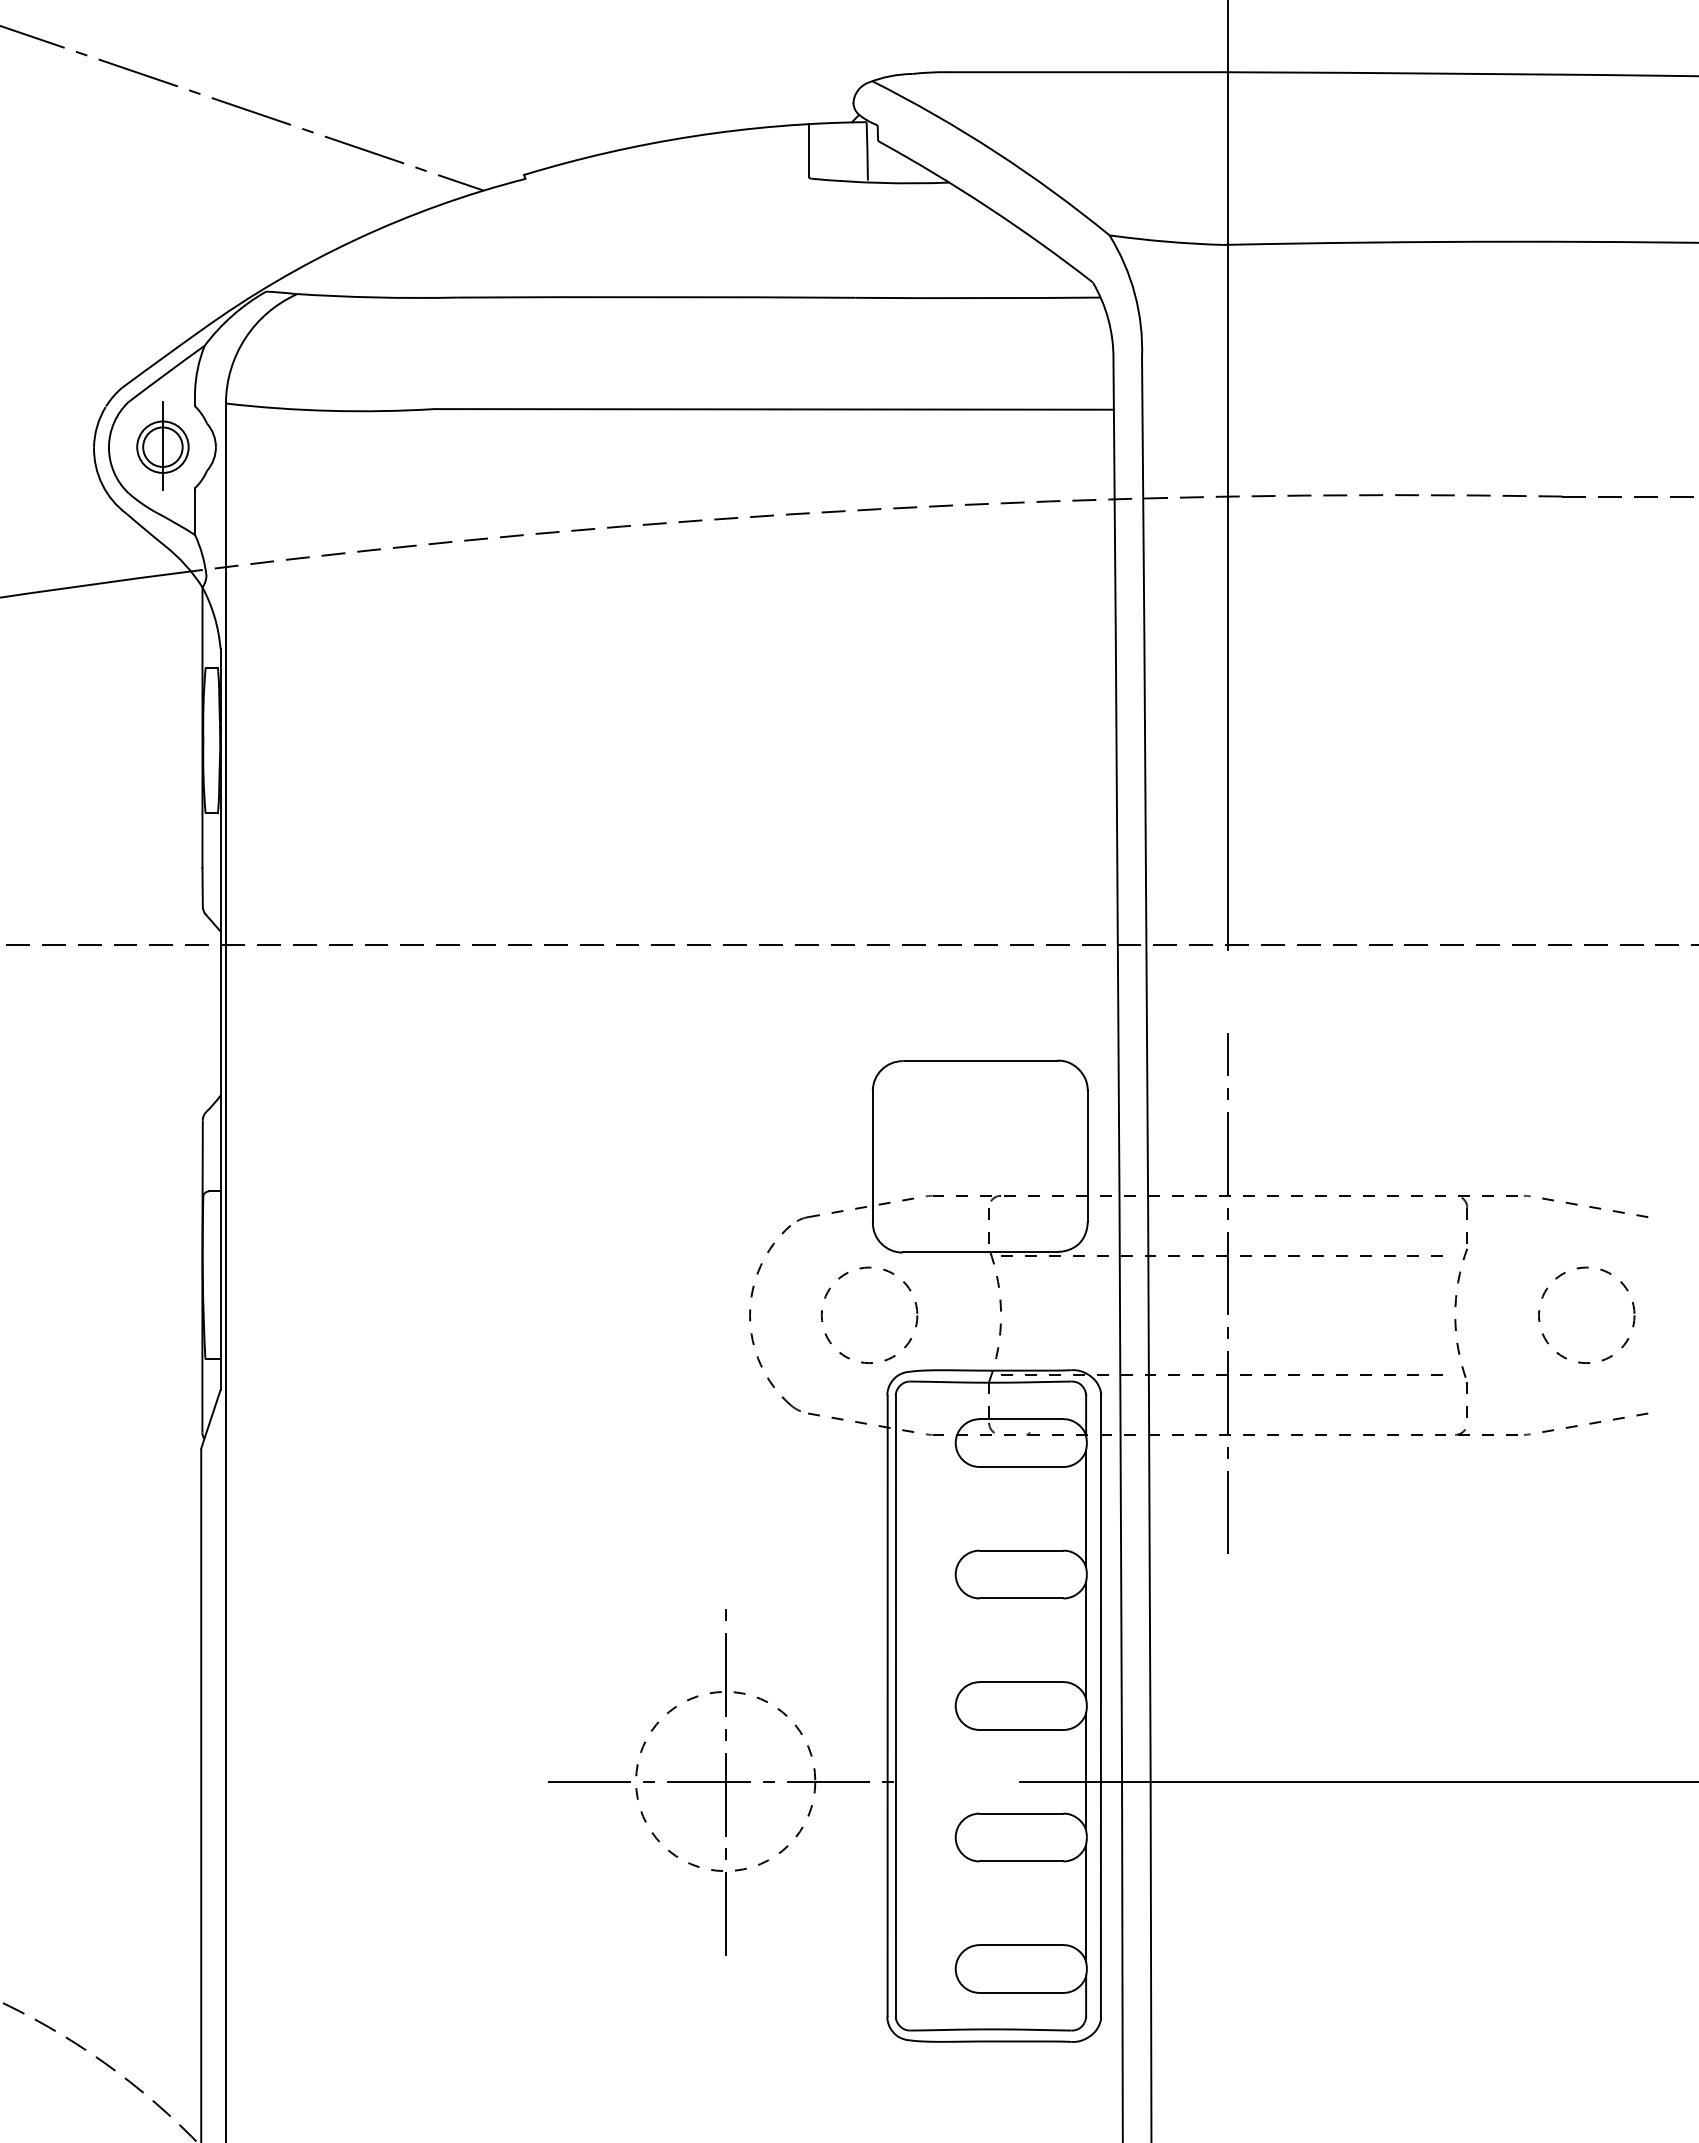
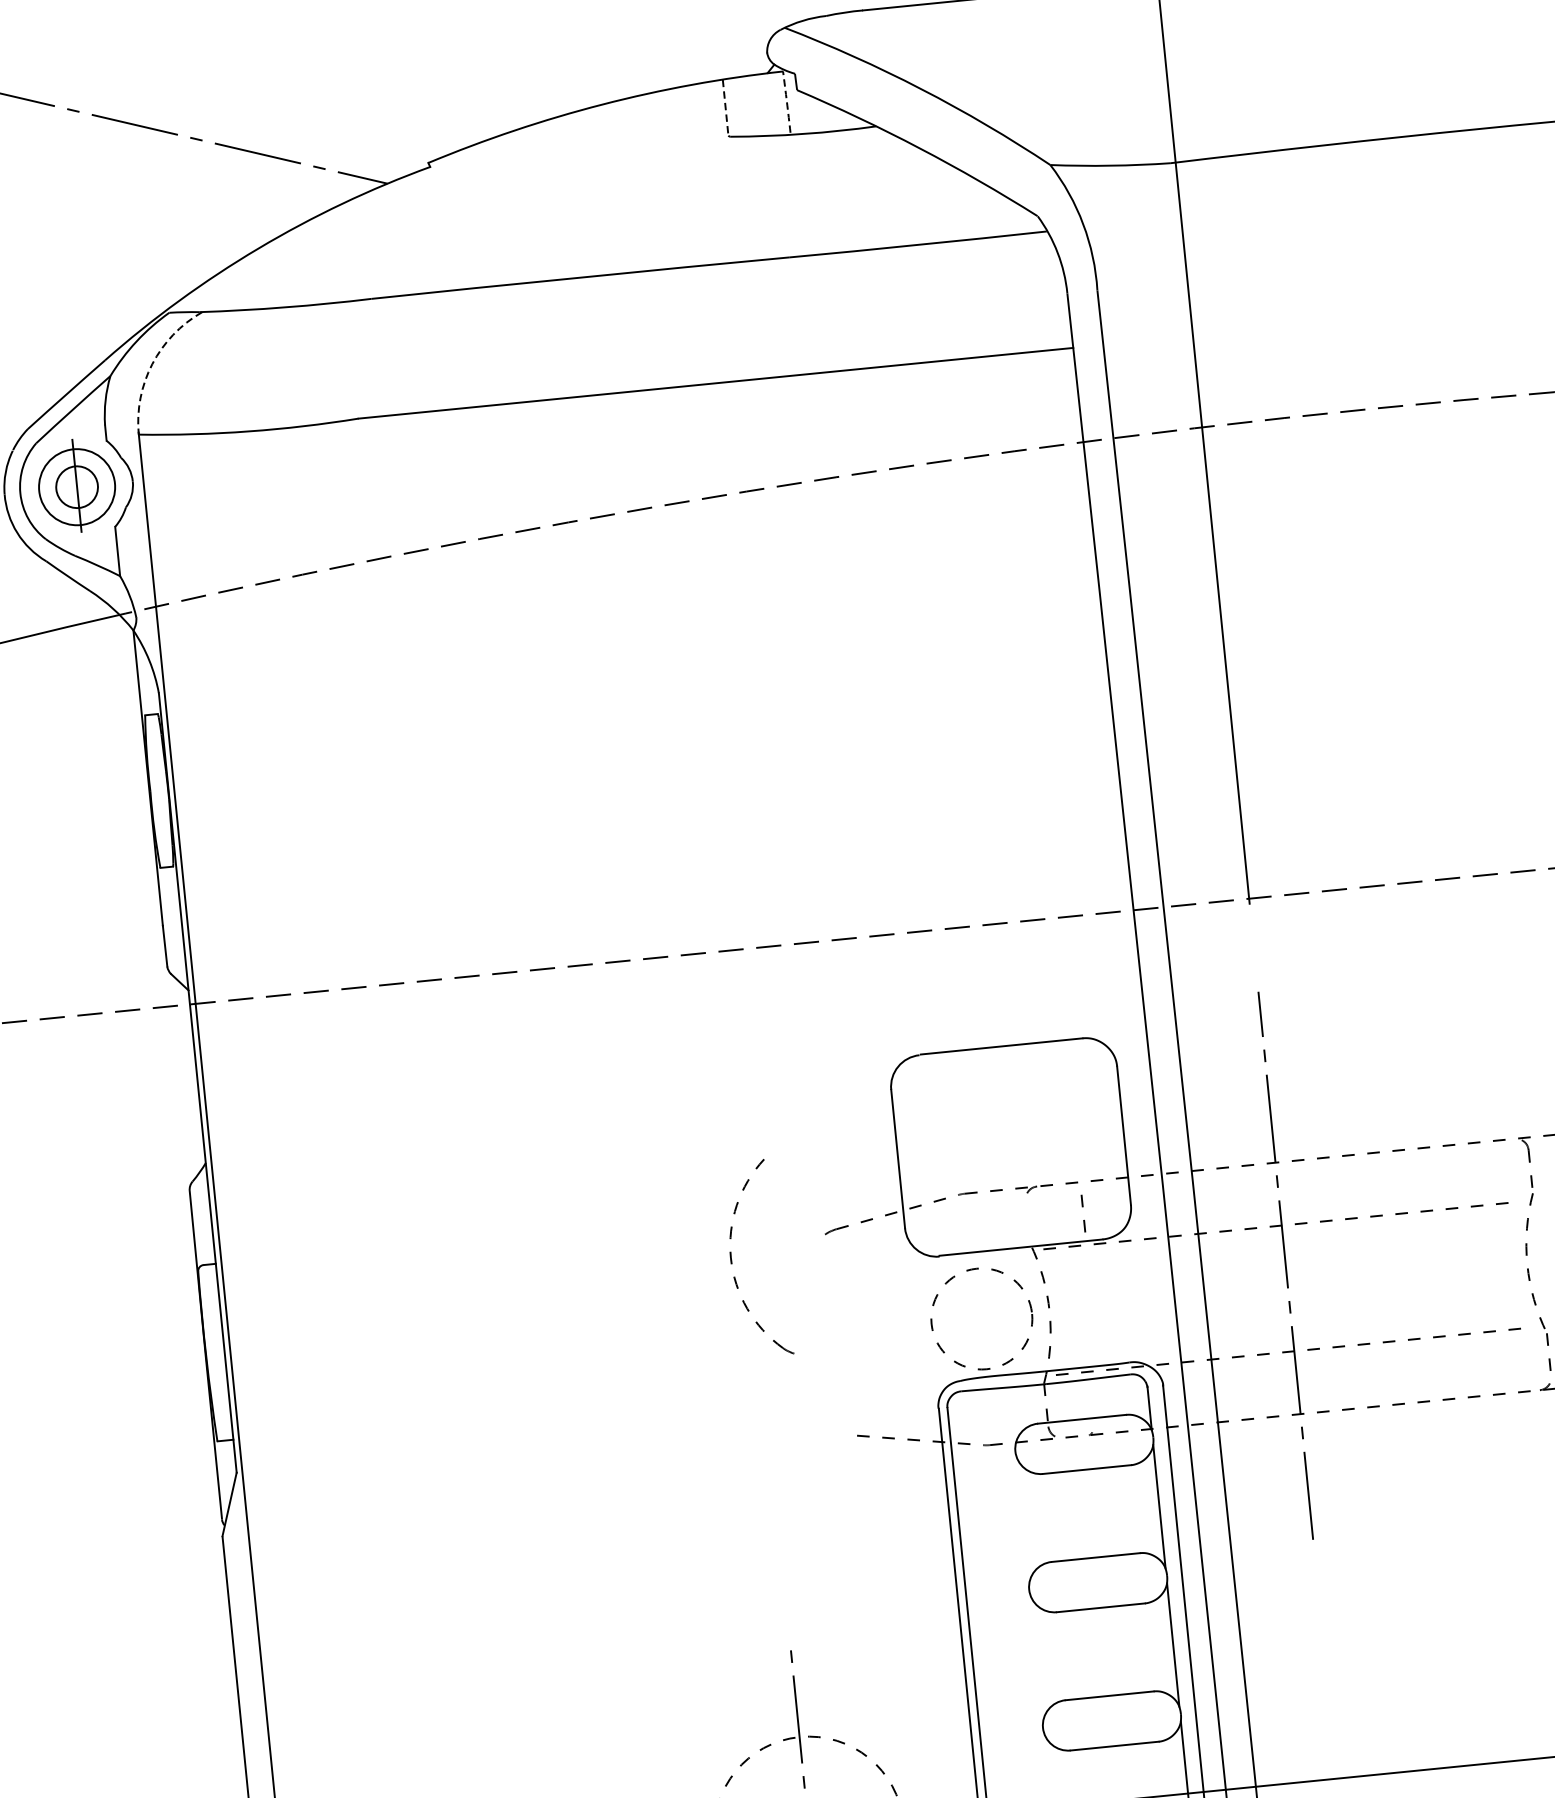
line: (809, 150) -> (725, 107), solid -> dashed
arc: (867, 151) -> (787, 102), solid -> dashed
arc: (245, 338) -> (152, 364), solid -> dashed
circle: (162, 446) -> (76, 486), size x1.4
line: (988, 1219) -> (1082, 1207), moved
circle: (869, 1314) -> (981, 1318), moved
part: (751, 1319) -> (732, 1262), moved

